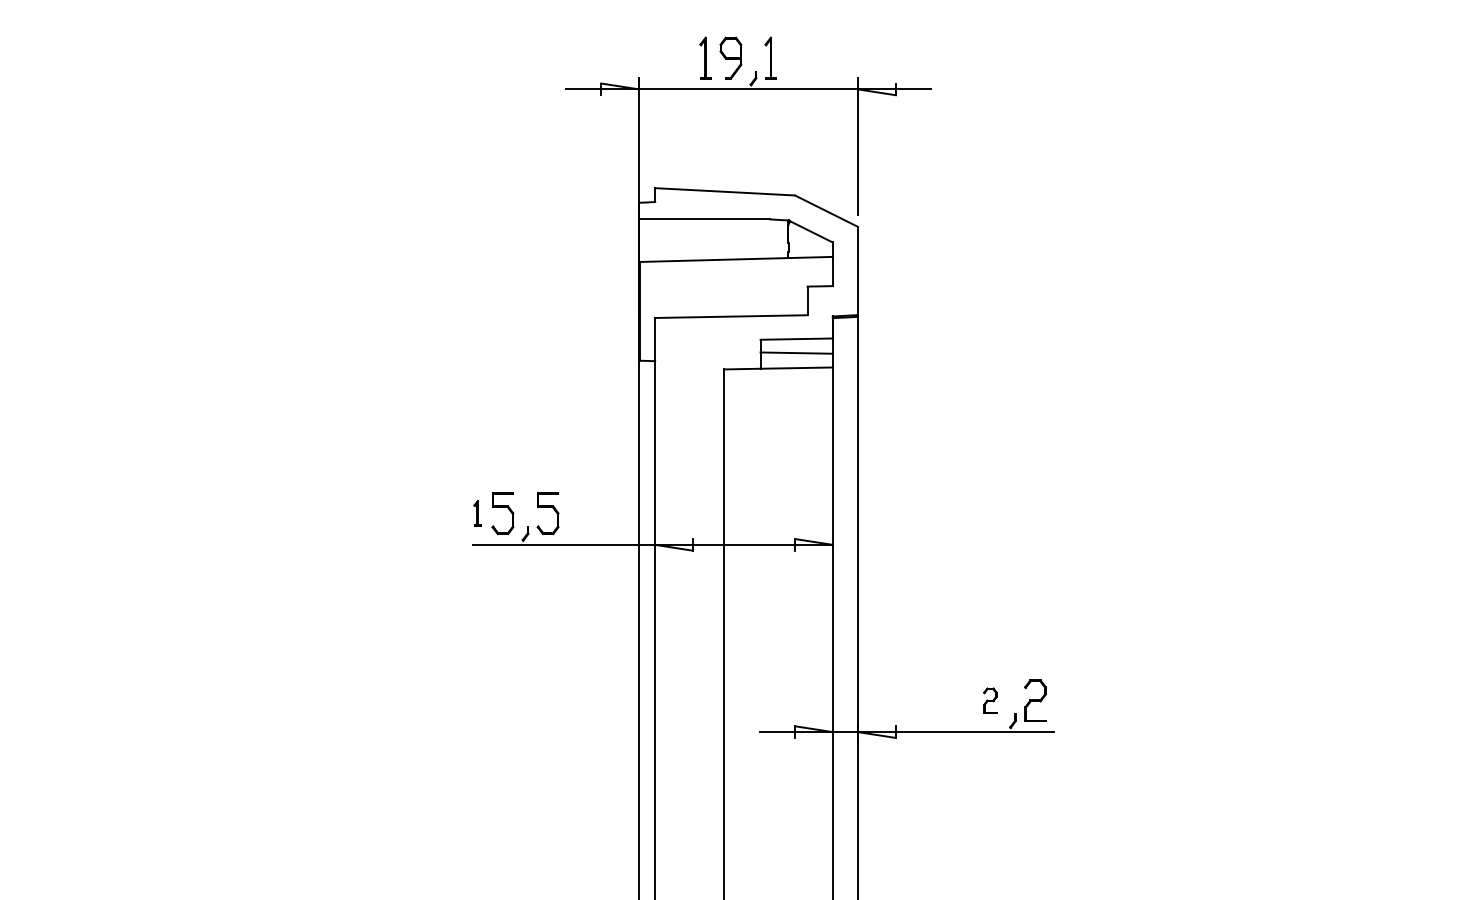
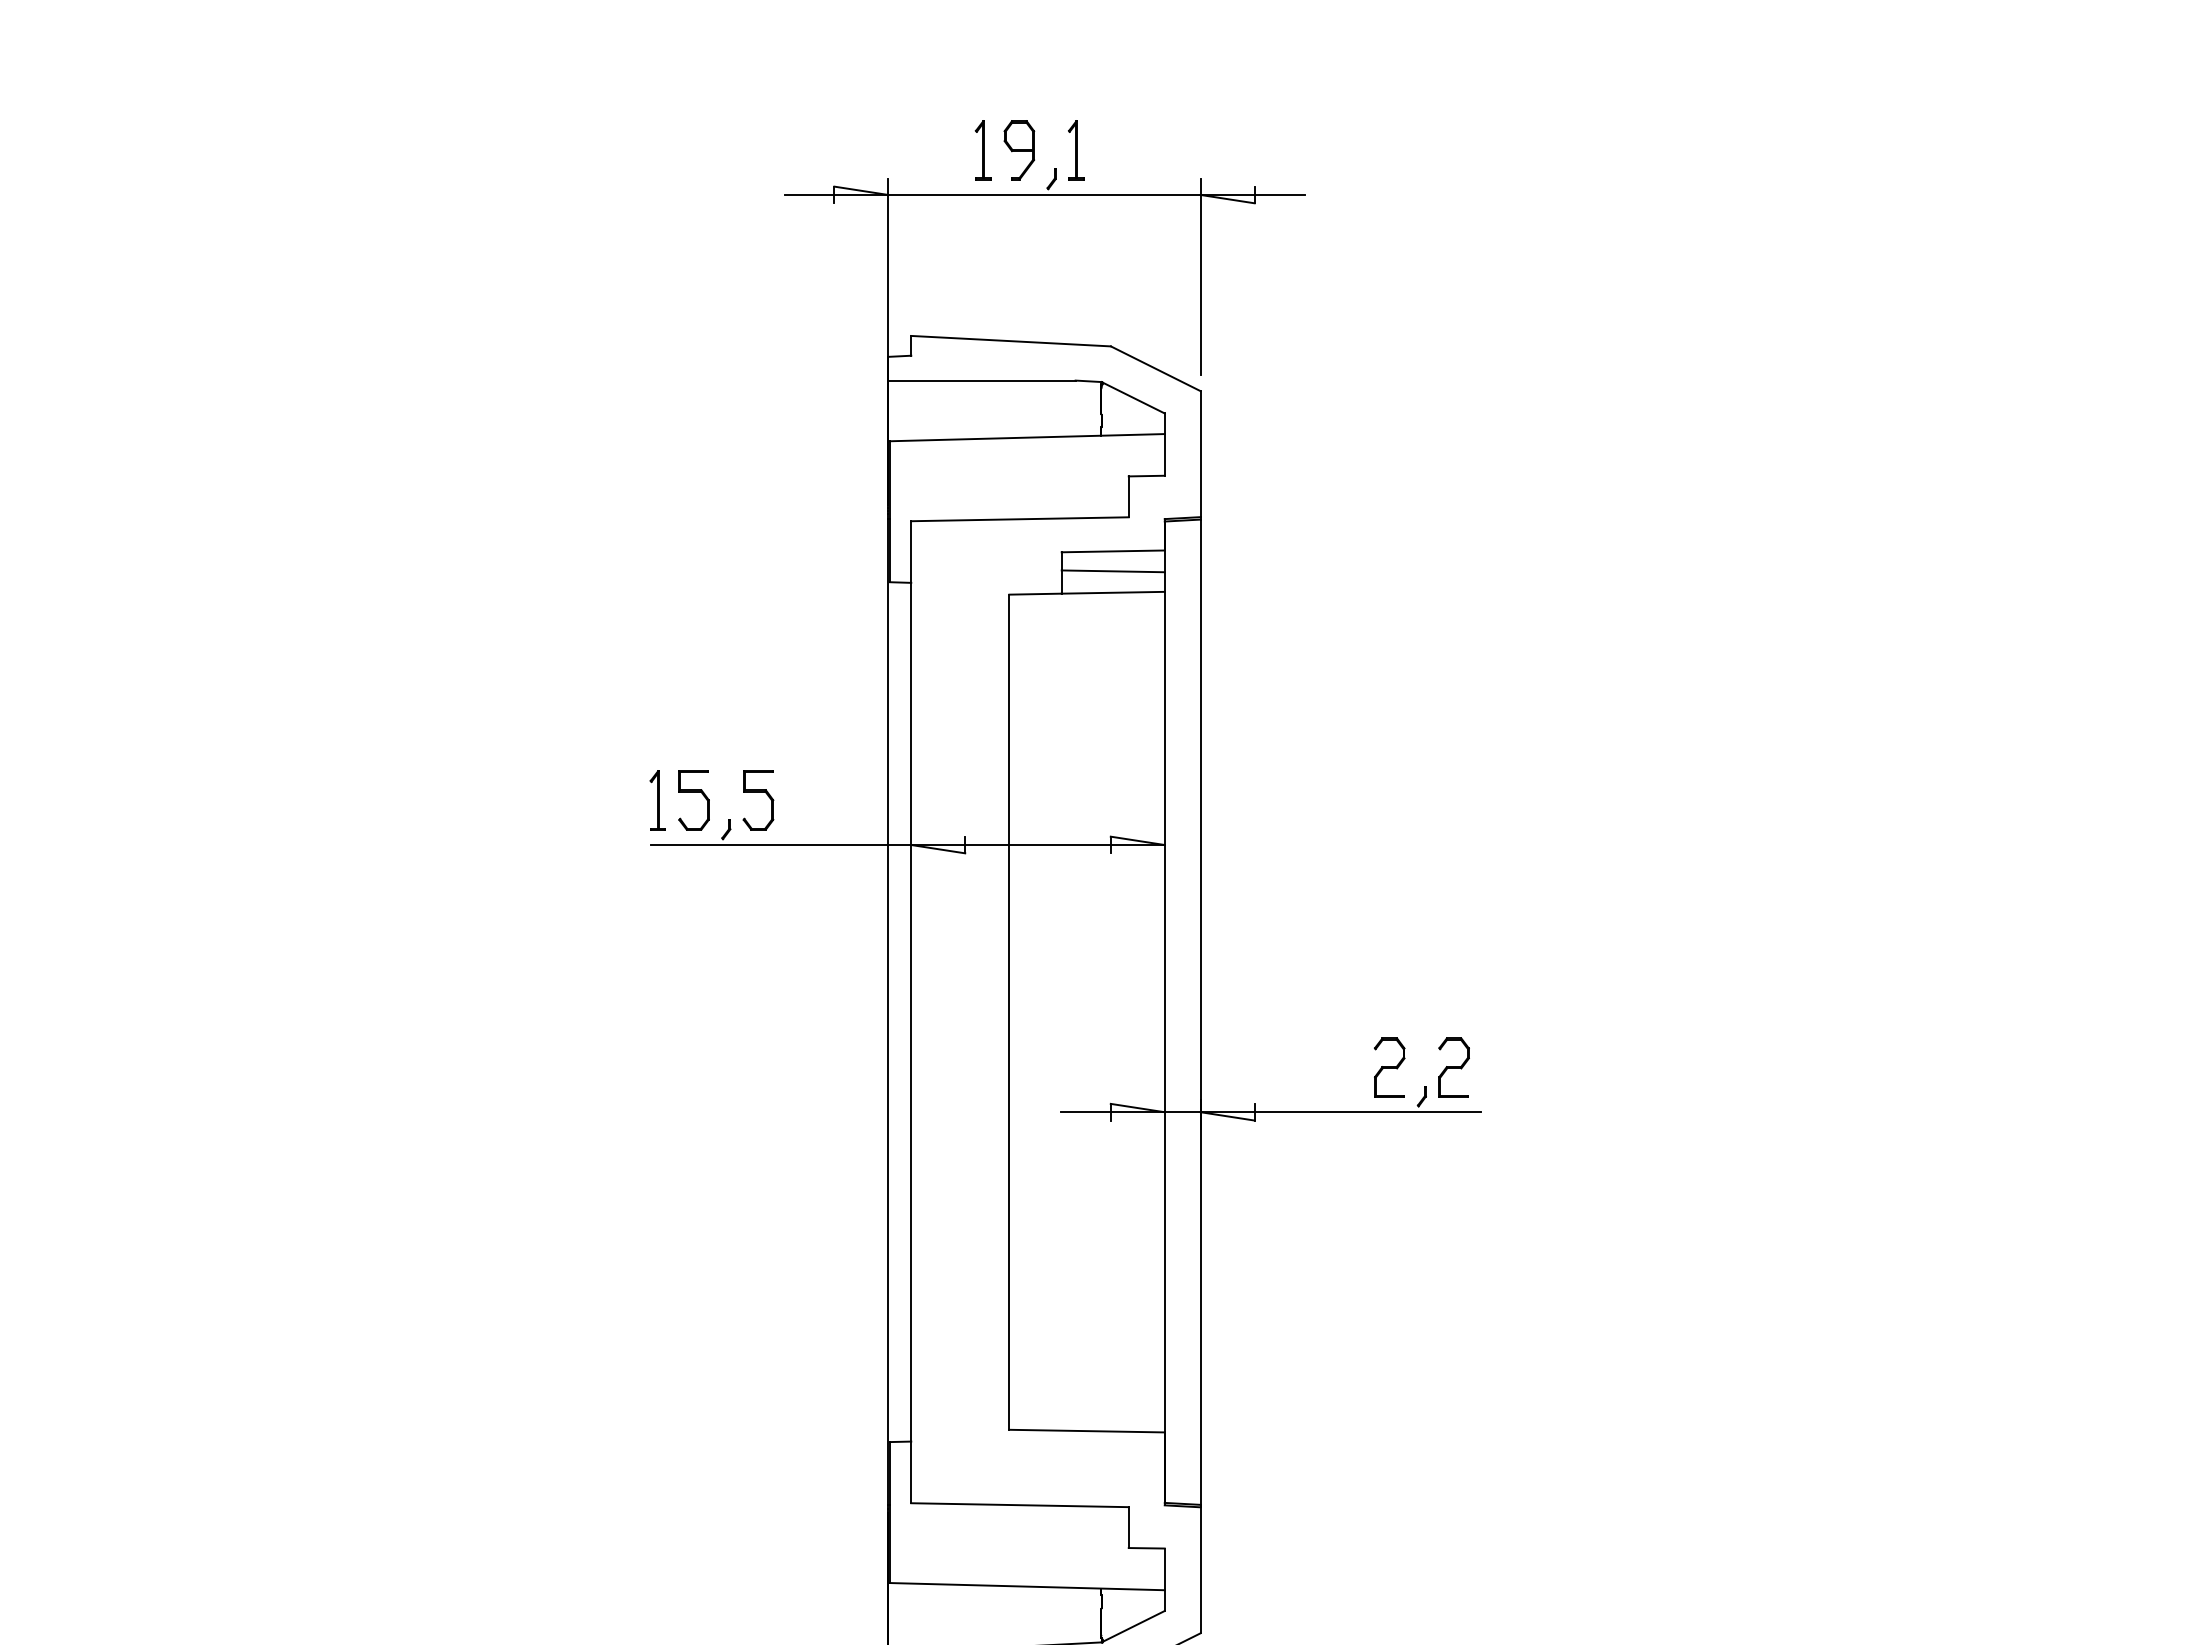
part: (477, 513) -> (657, 800), size x1.67
part: (990, 700) -> (1389, 1067), size x1.67

